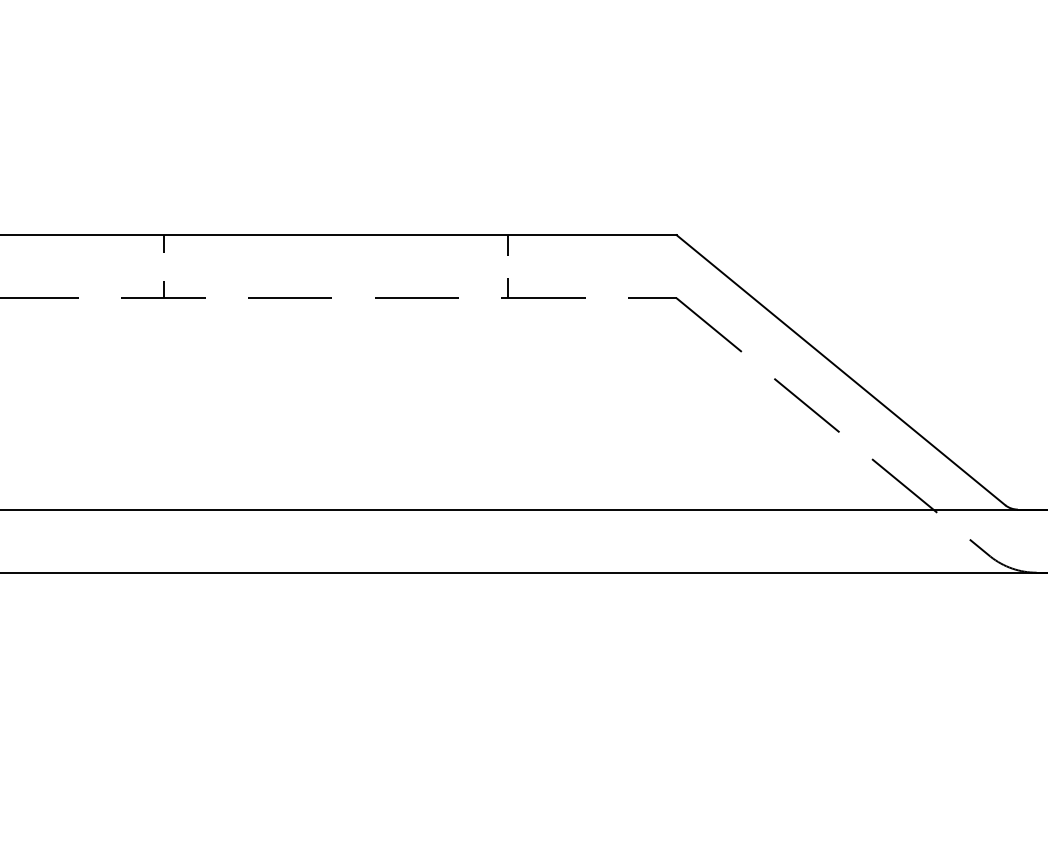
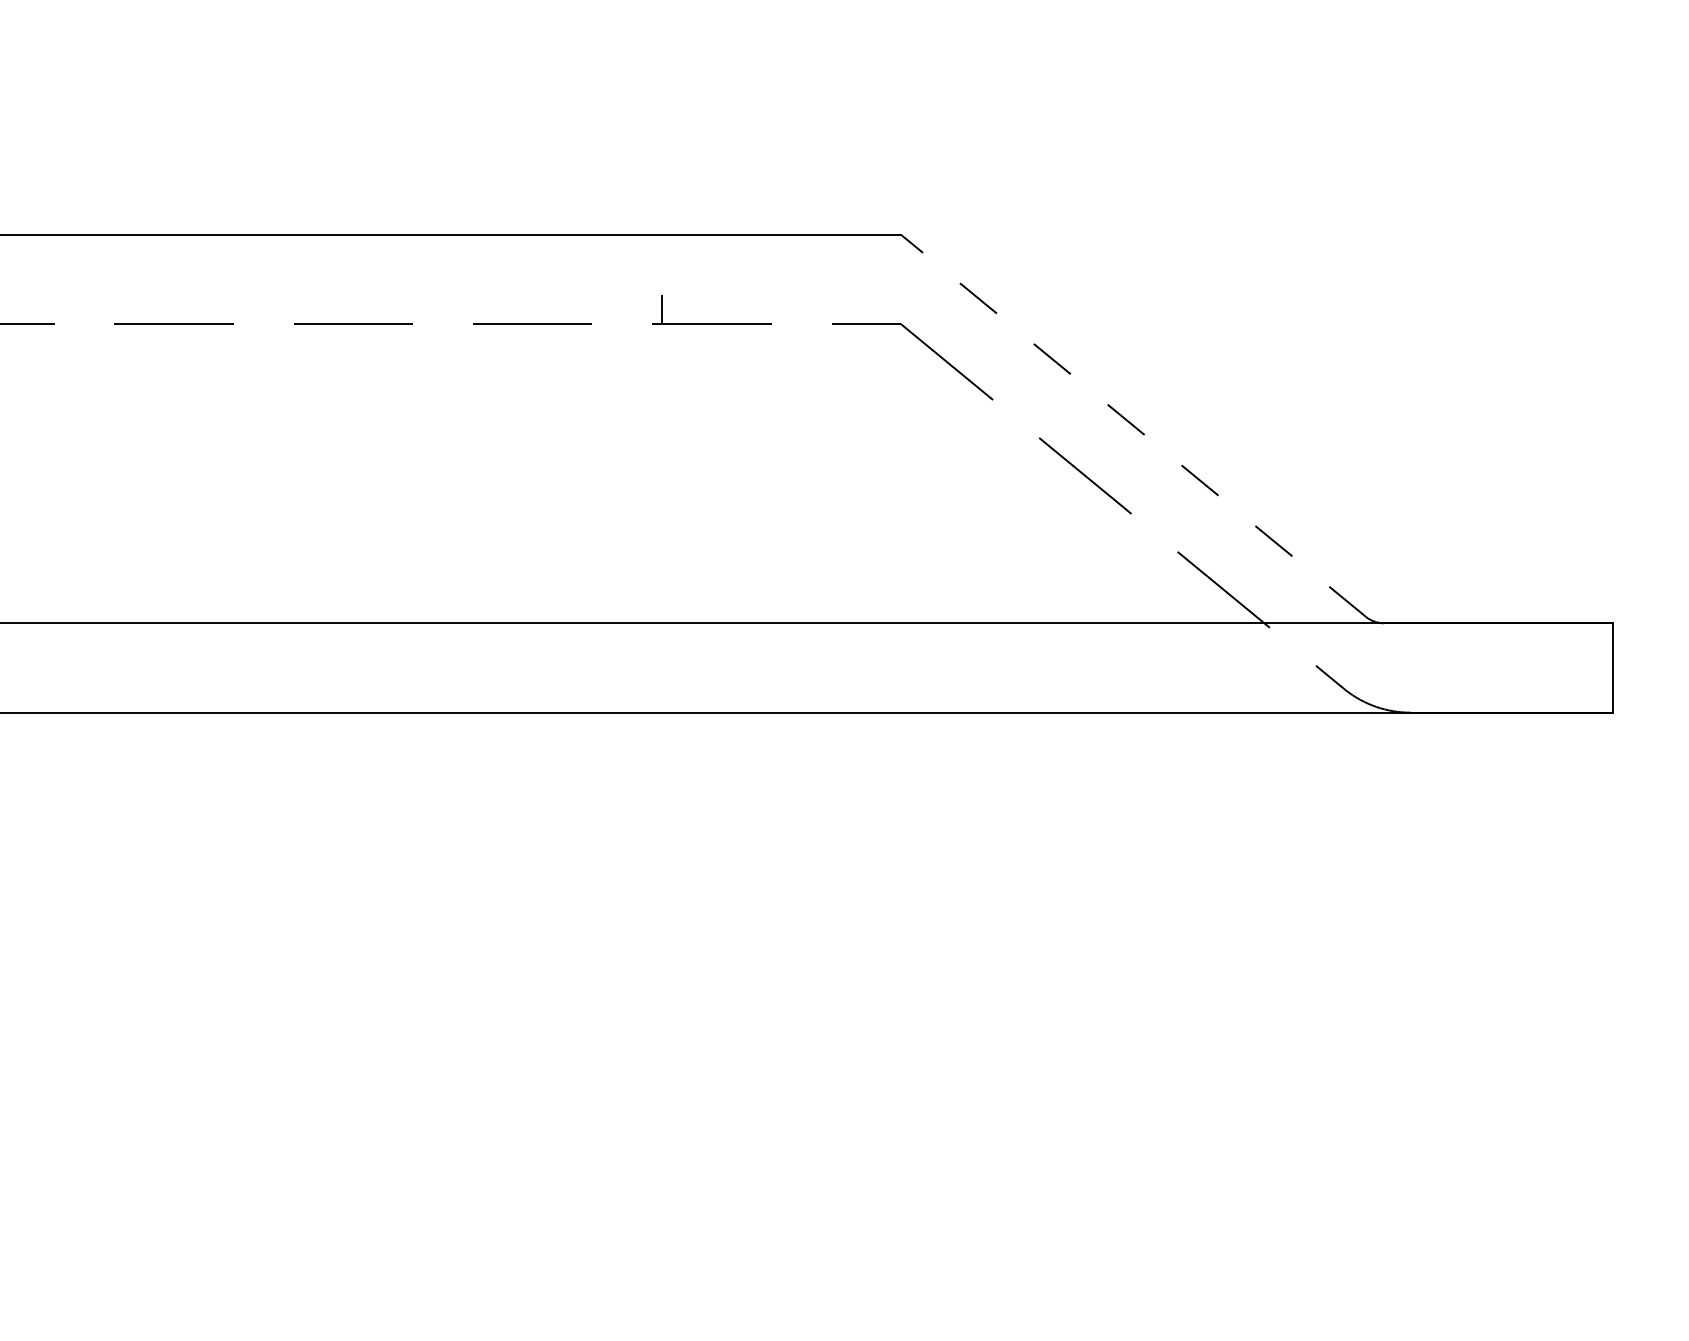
line: (163, 244) -> (174, 247), removed
line: (507, 245) -> (661, 249), removed
line: (163, 289) -> (174, 311), removed
line: (840, 369) -> (1133, 425), solid -> dashed

